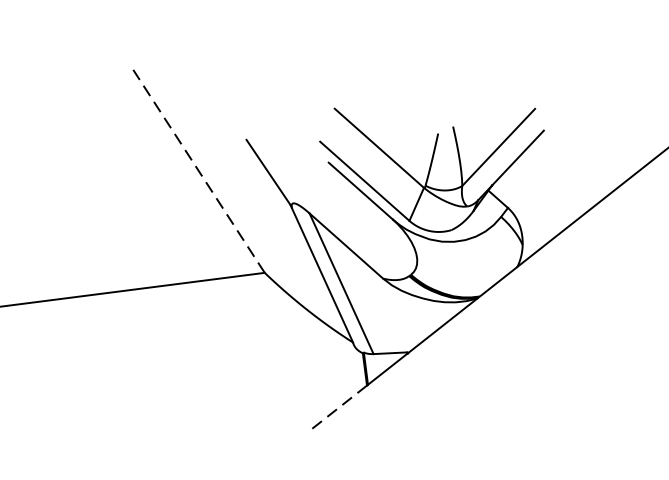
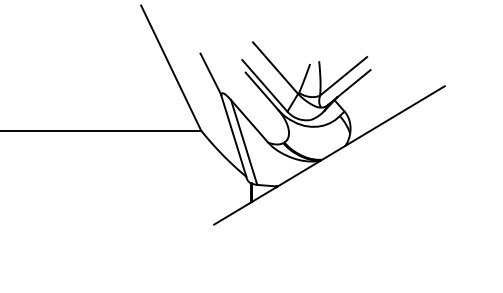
line: (197, 170) -> (170, 67), dashed -> solid
line: (337, 408) -> (232, 213), dashed -> solid

